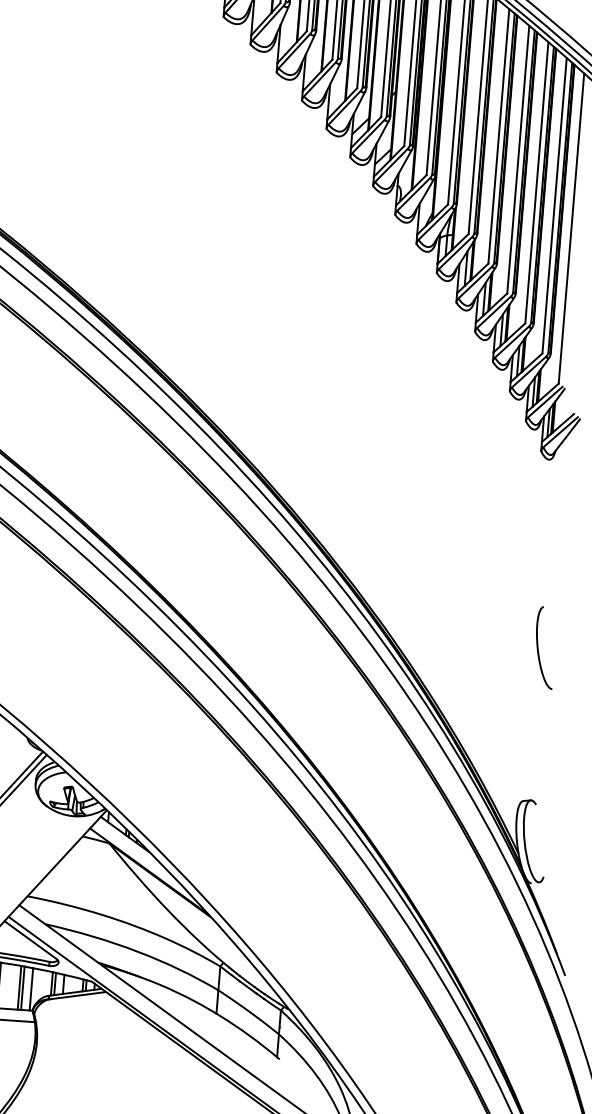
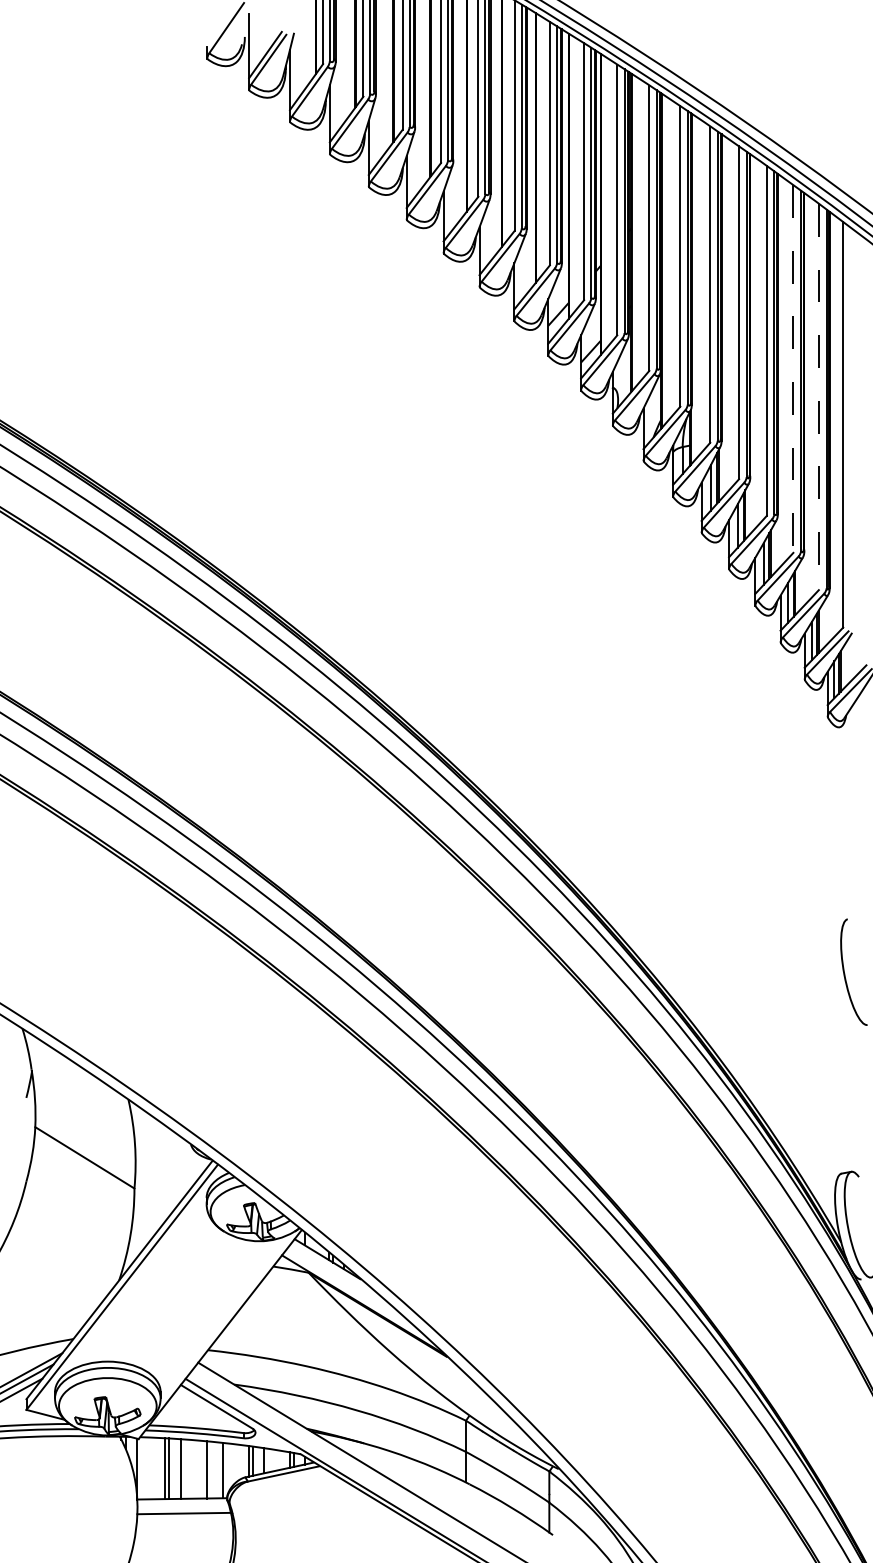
line: (536, 183) -> (793, 369), solid -> dashed
line: (554, 206) -> (818, 397), solid -> dashed
line: (22, 987) -> (211, 1469), removed

